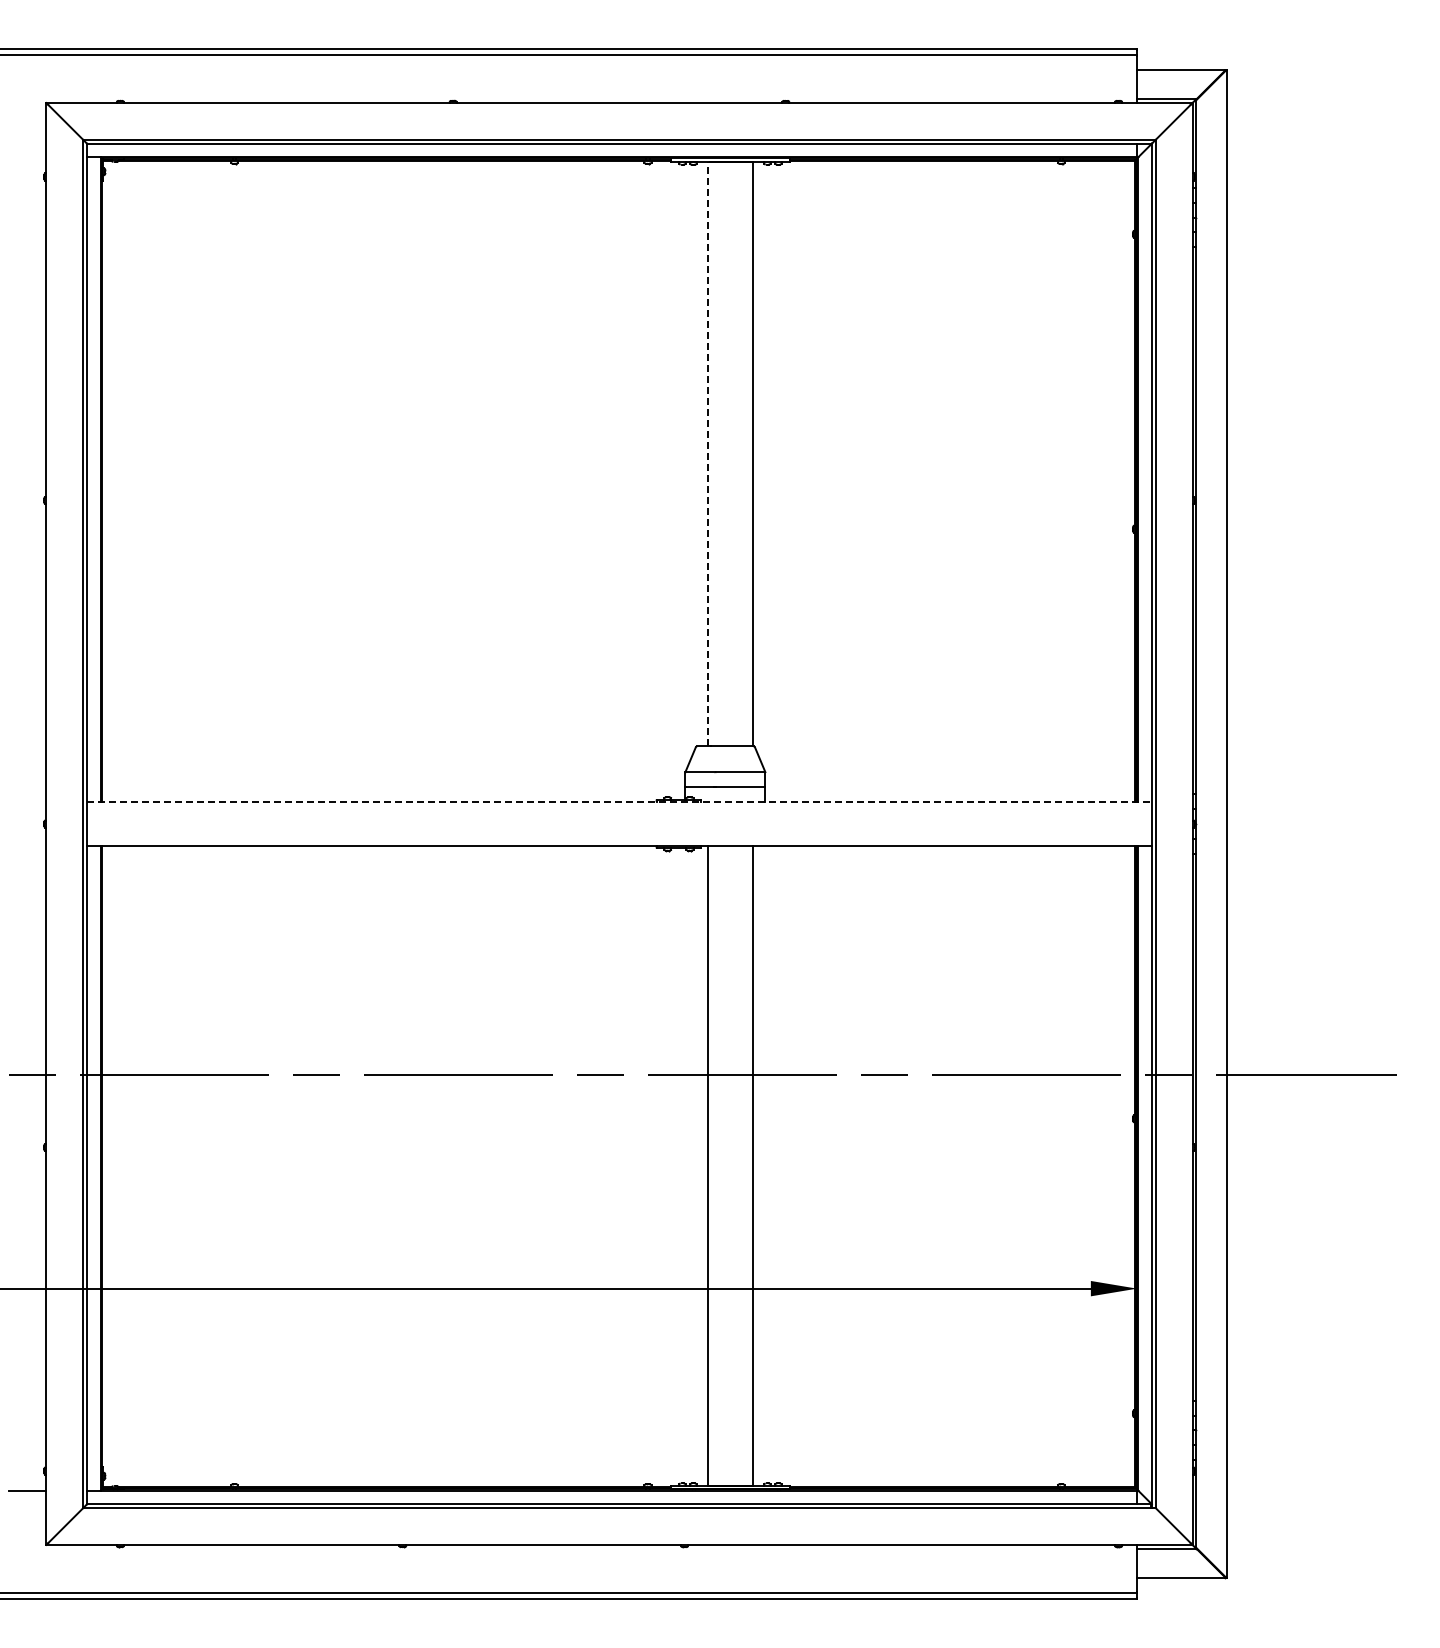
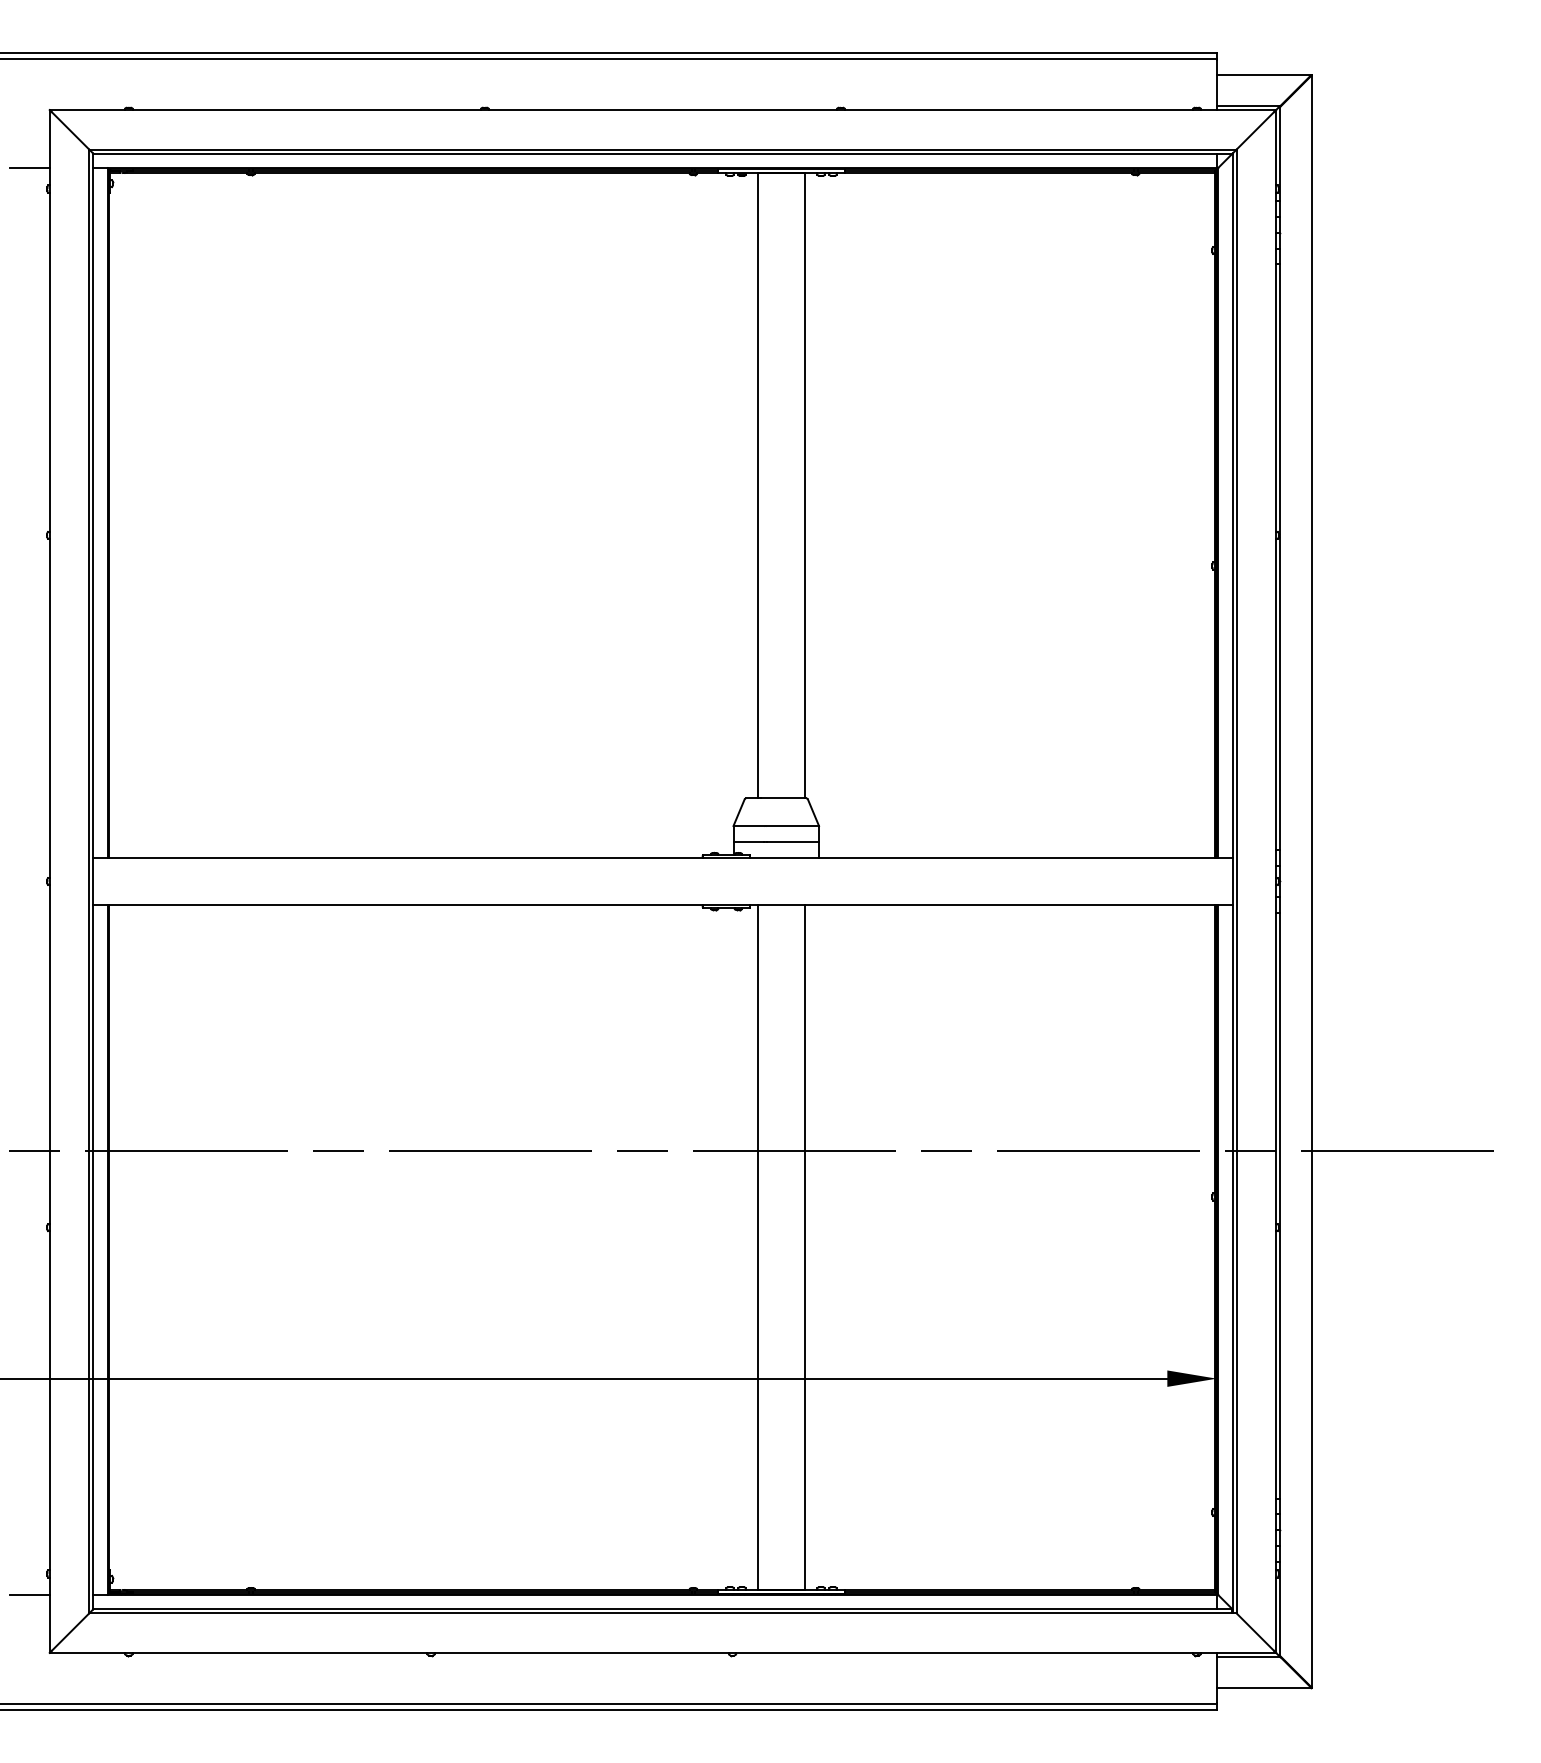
line: (27, 157) -> (29, 168), added
line: (708, 453) -> (758, 485), dashed -> solid
line: (619, 801) -> (662, 857), dashed -> solid

